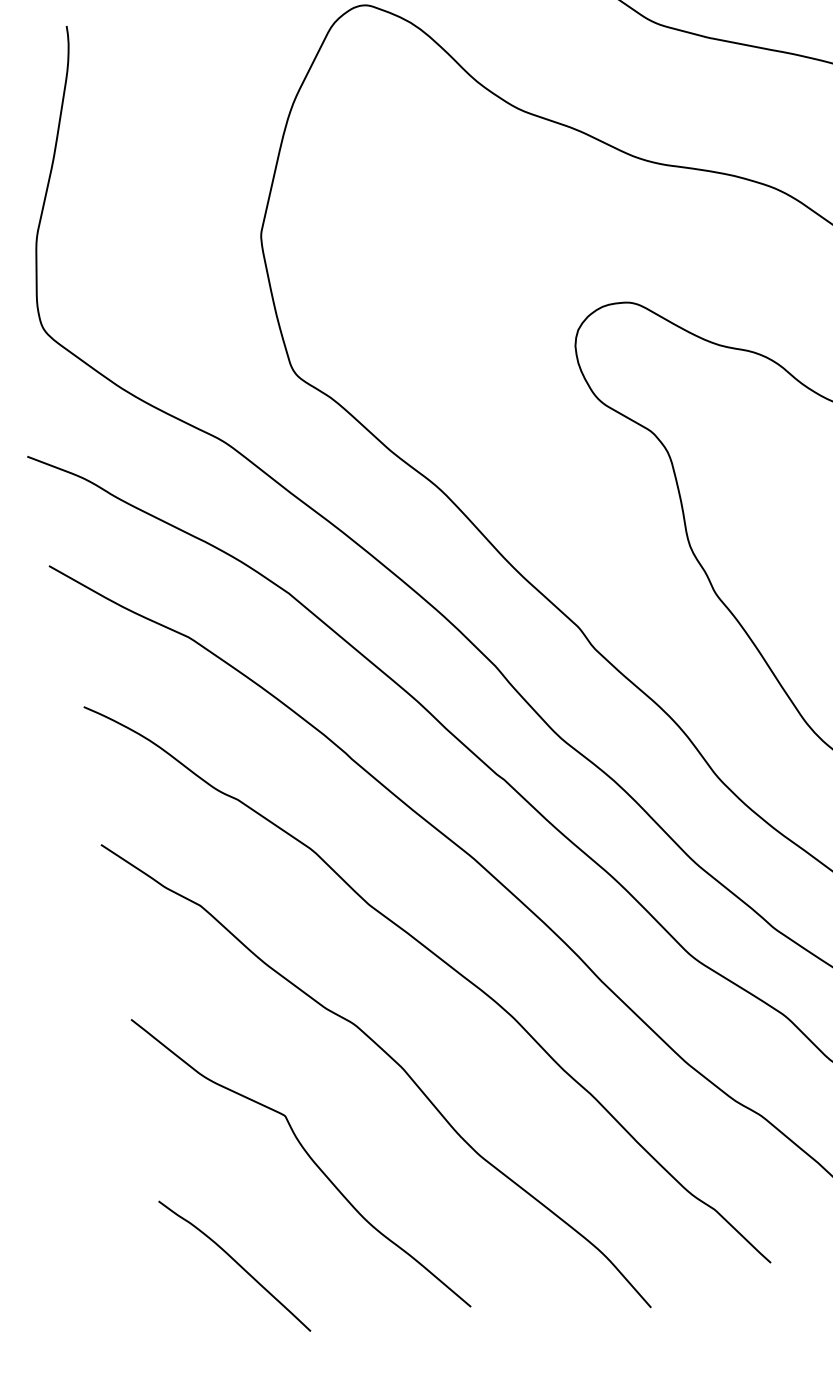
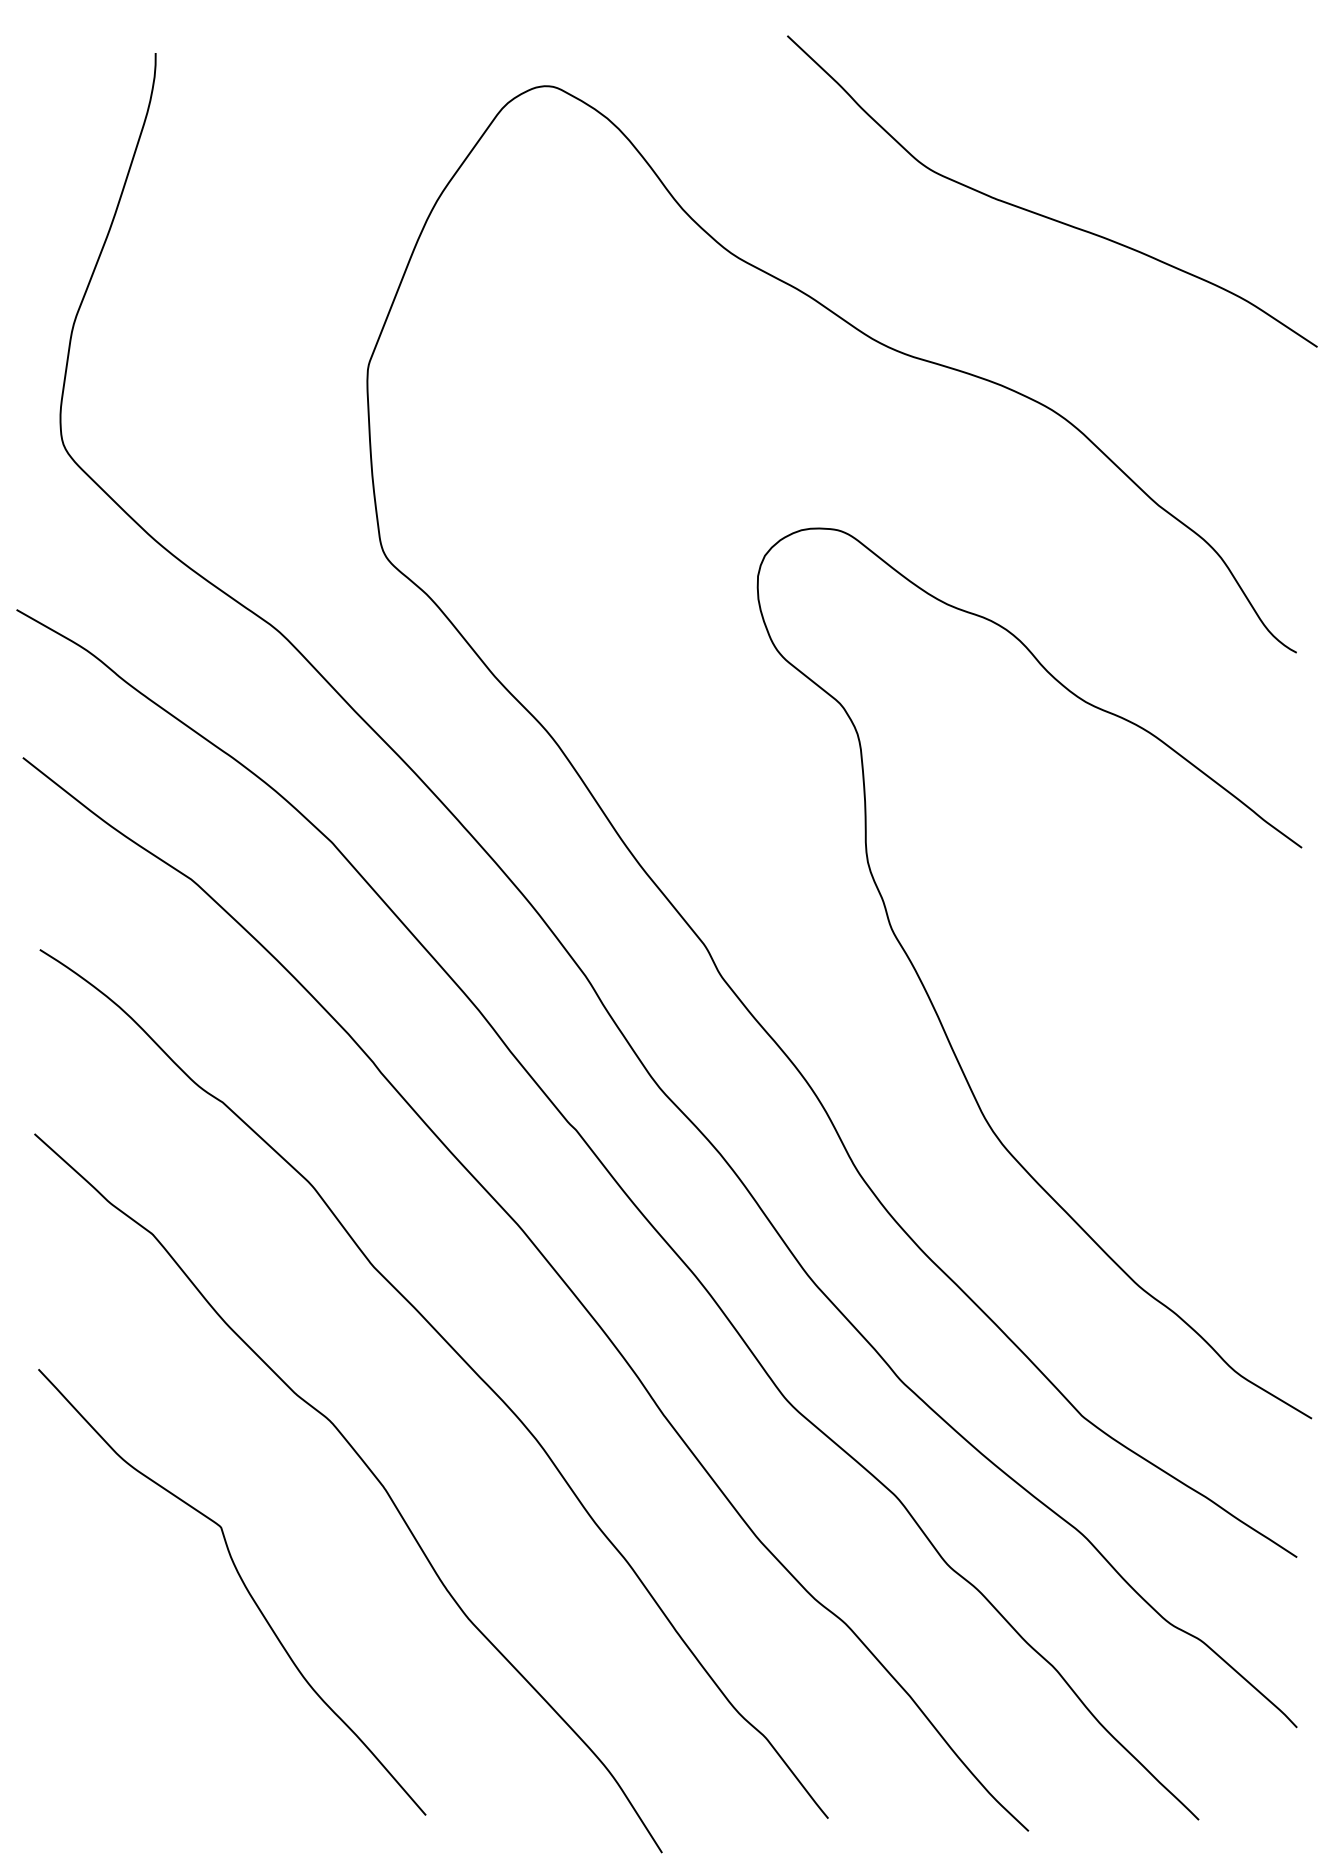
curve: (237, 1264) -> (128, 1712), removed

